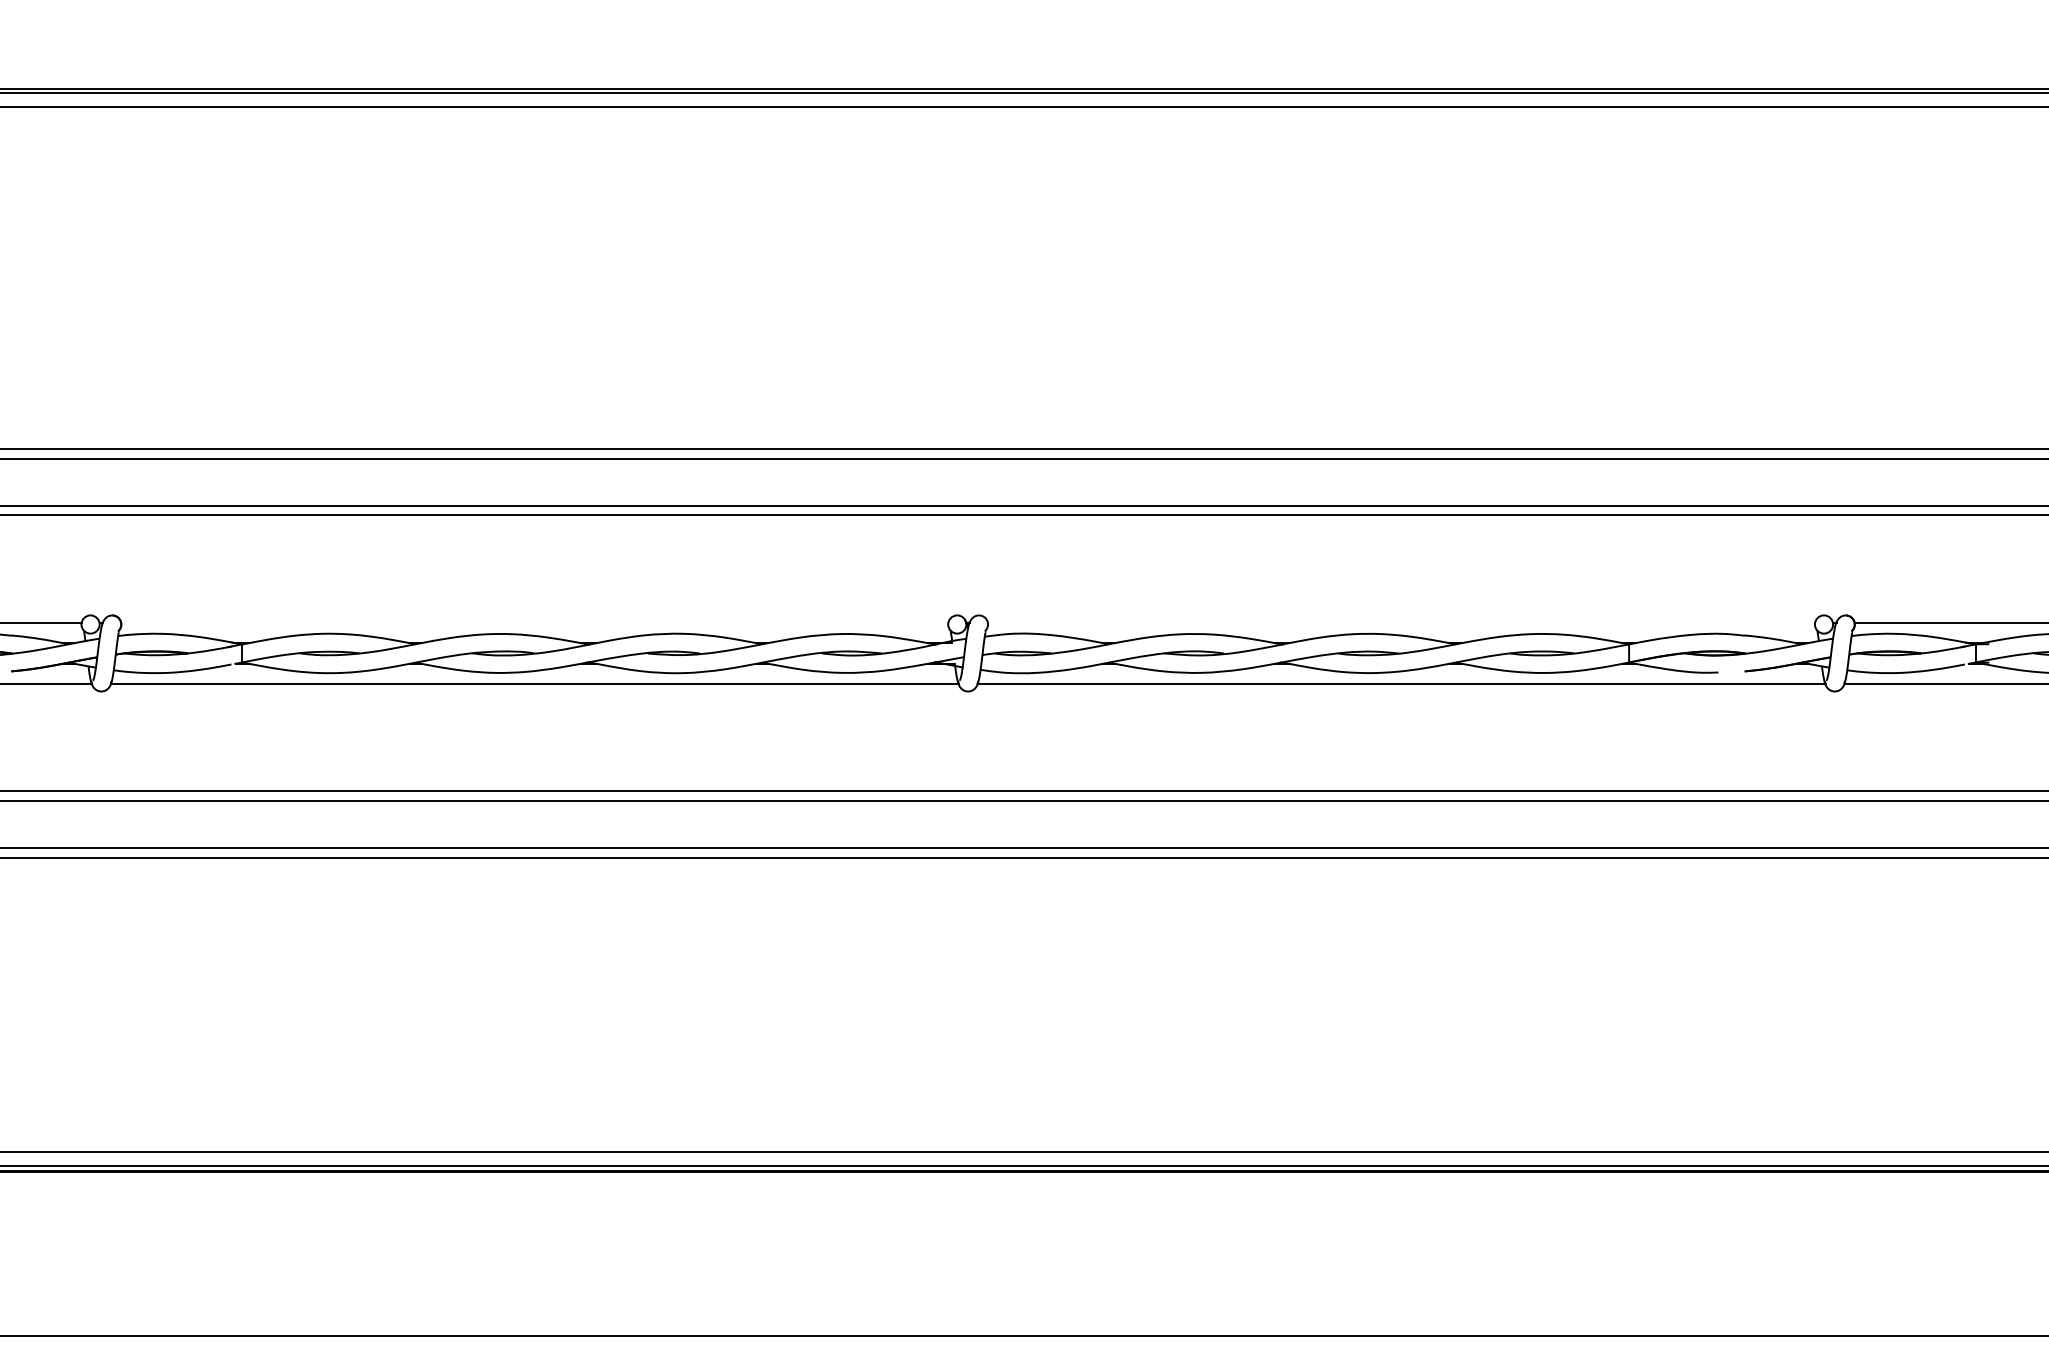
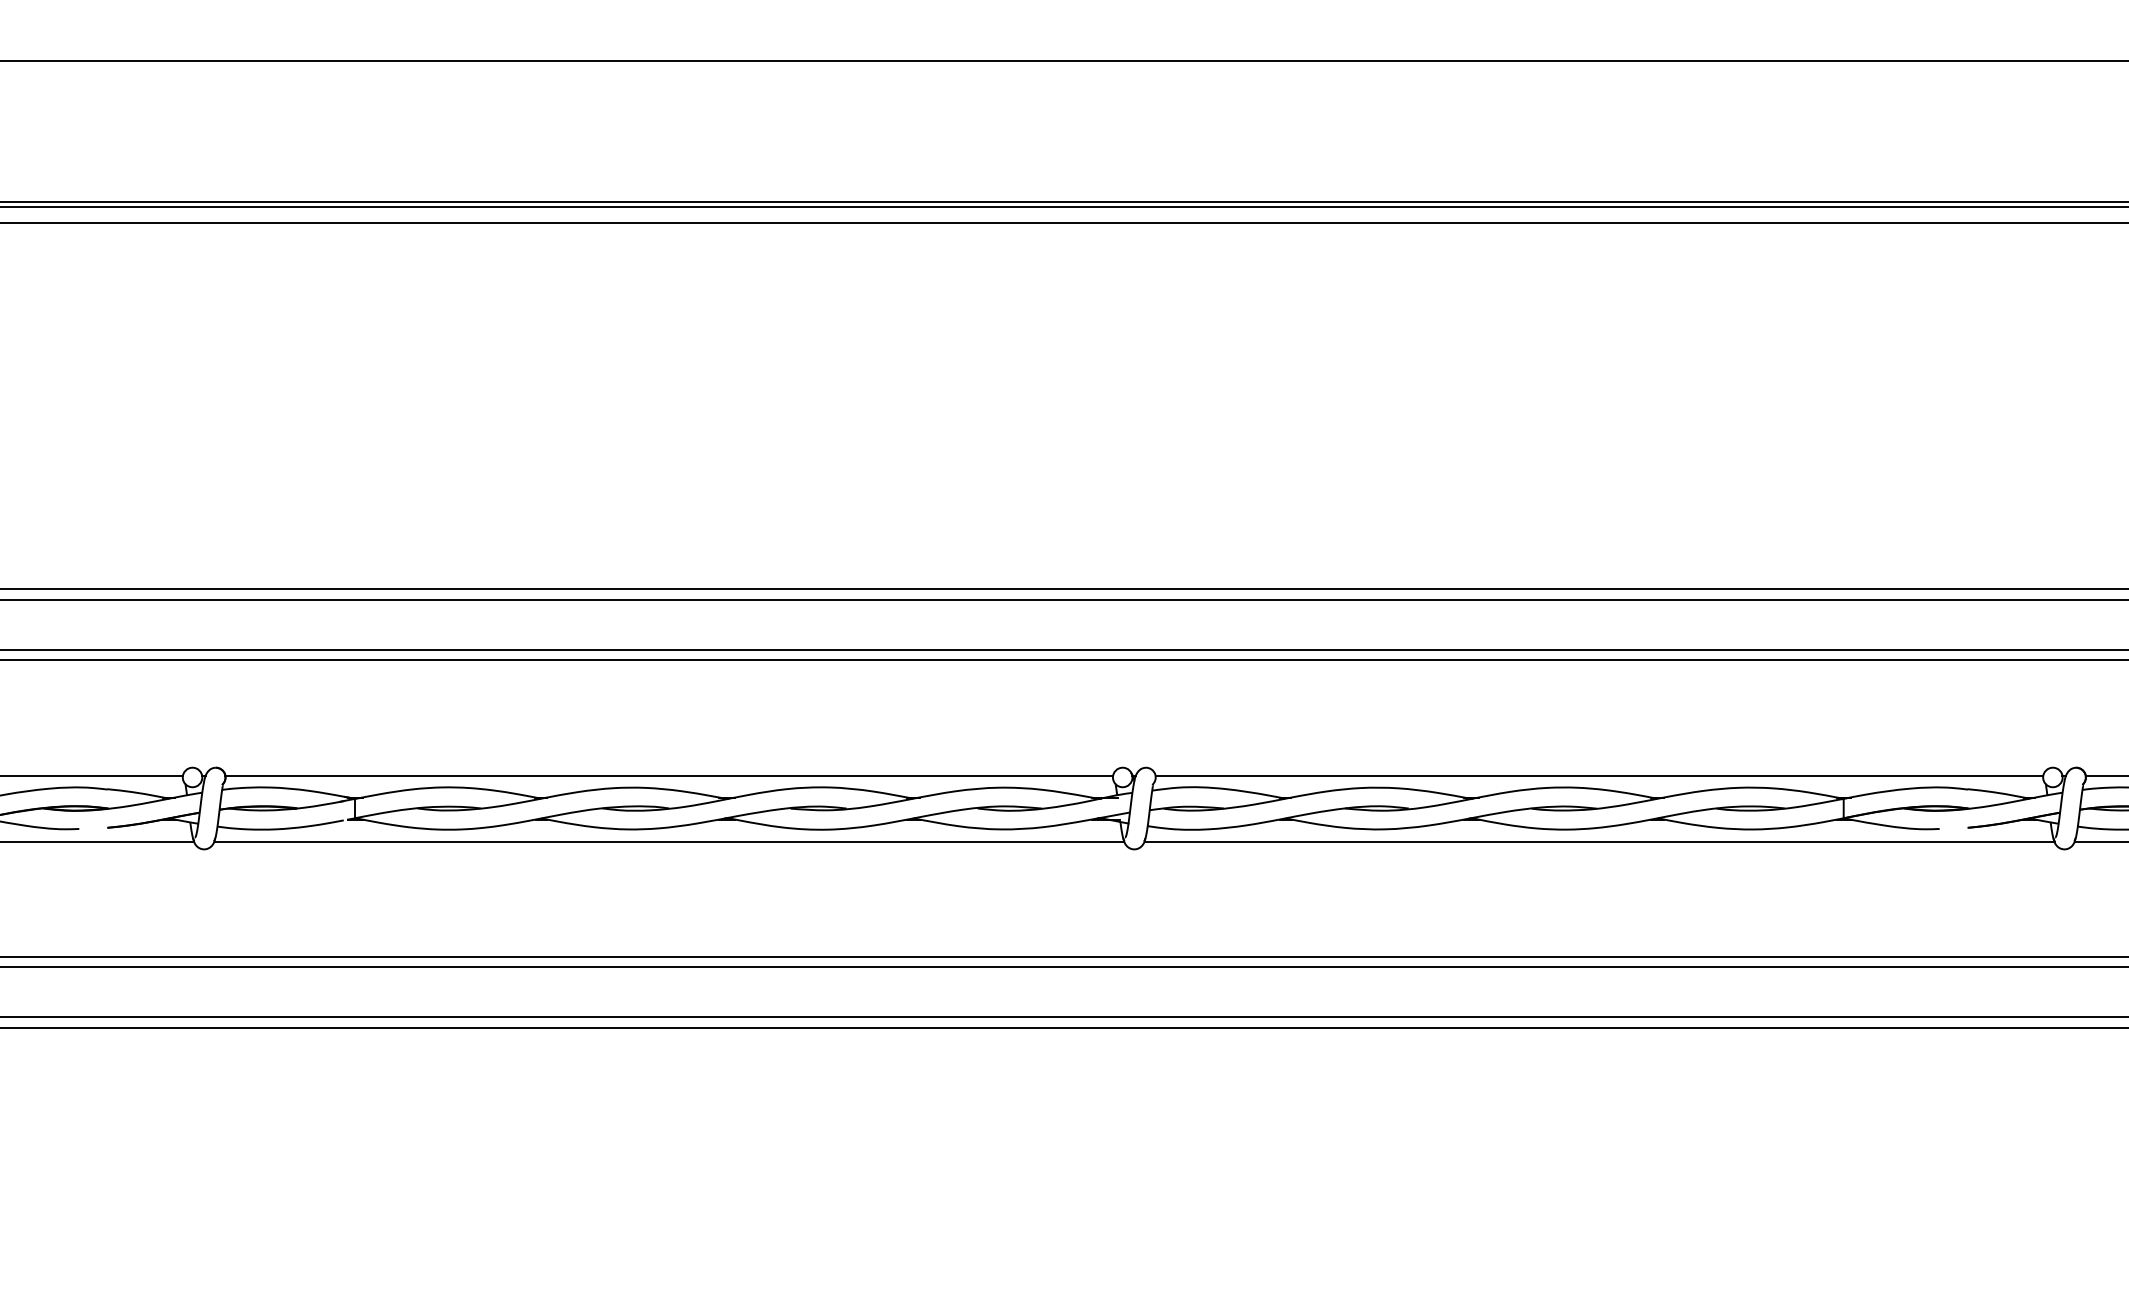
line: (534, 622) -> (668, 775), added
line: (1401, 622) -> (1599, 775), added

